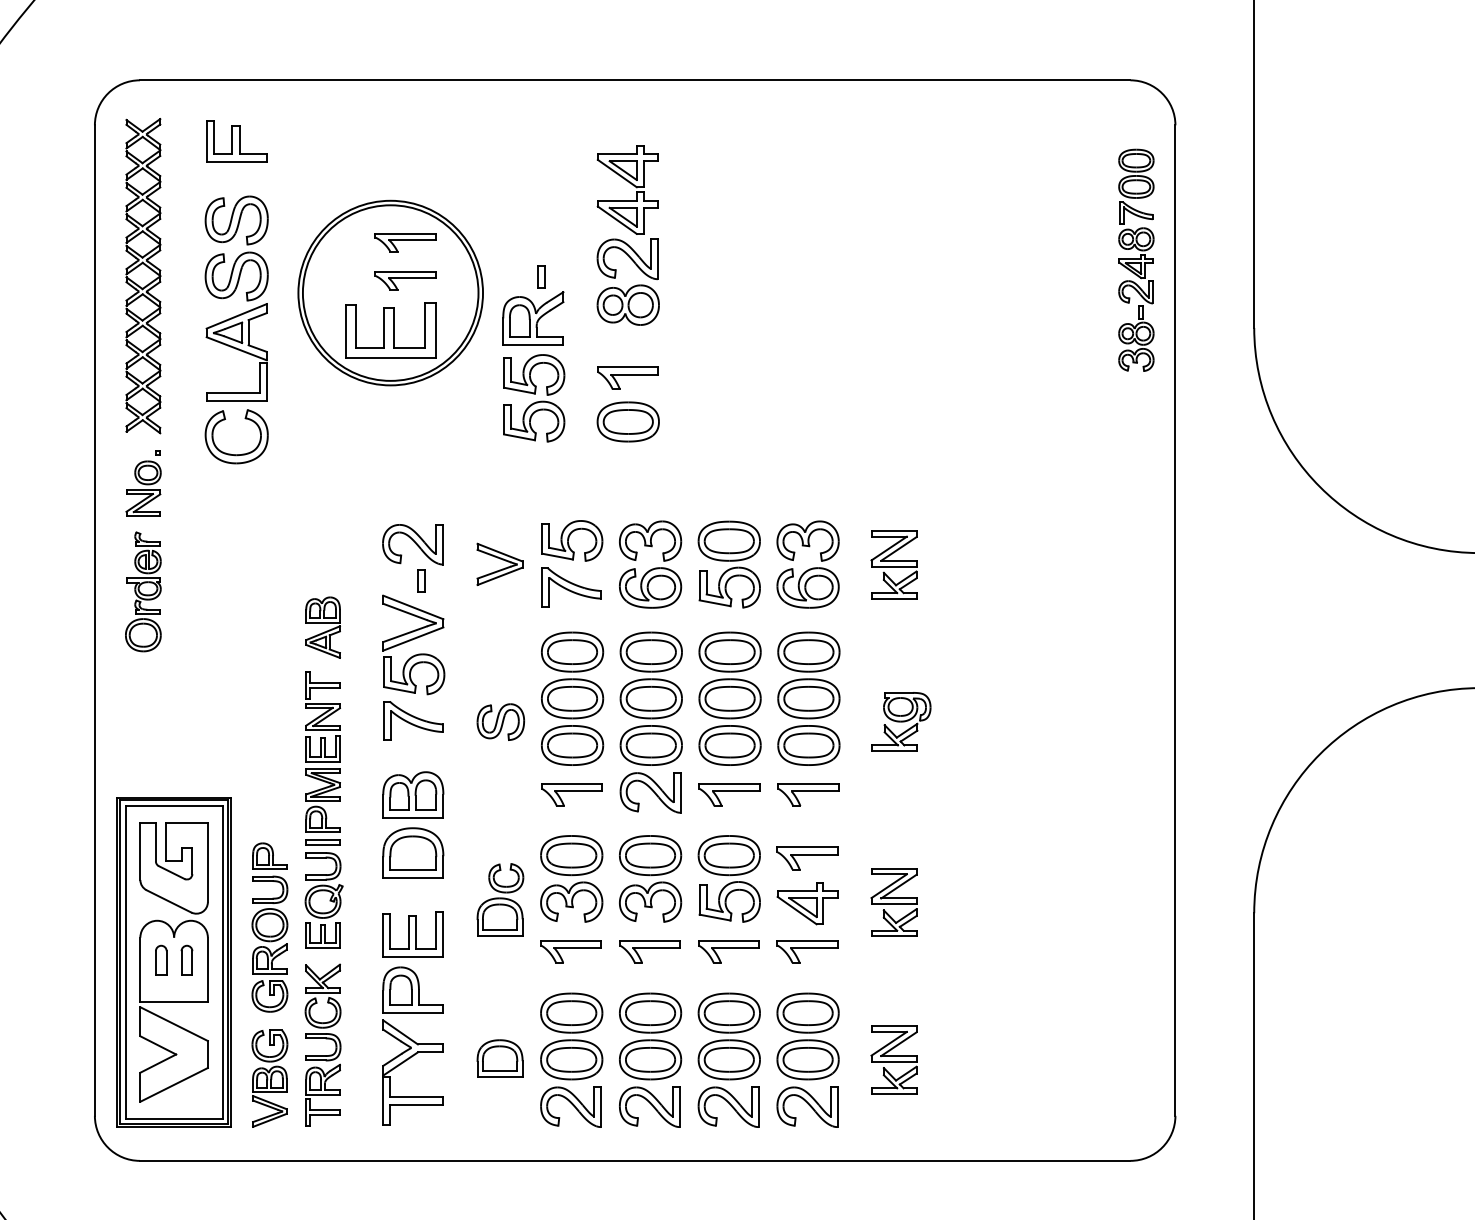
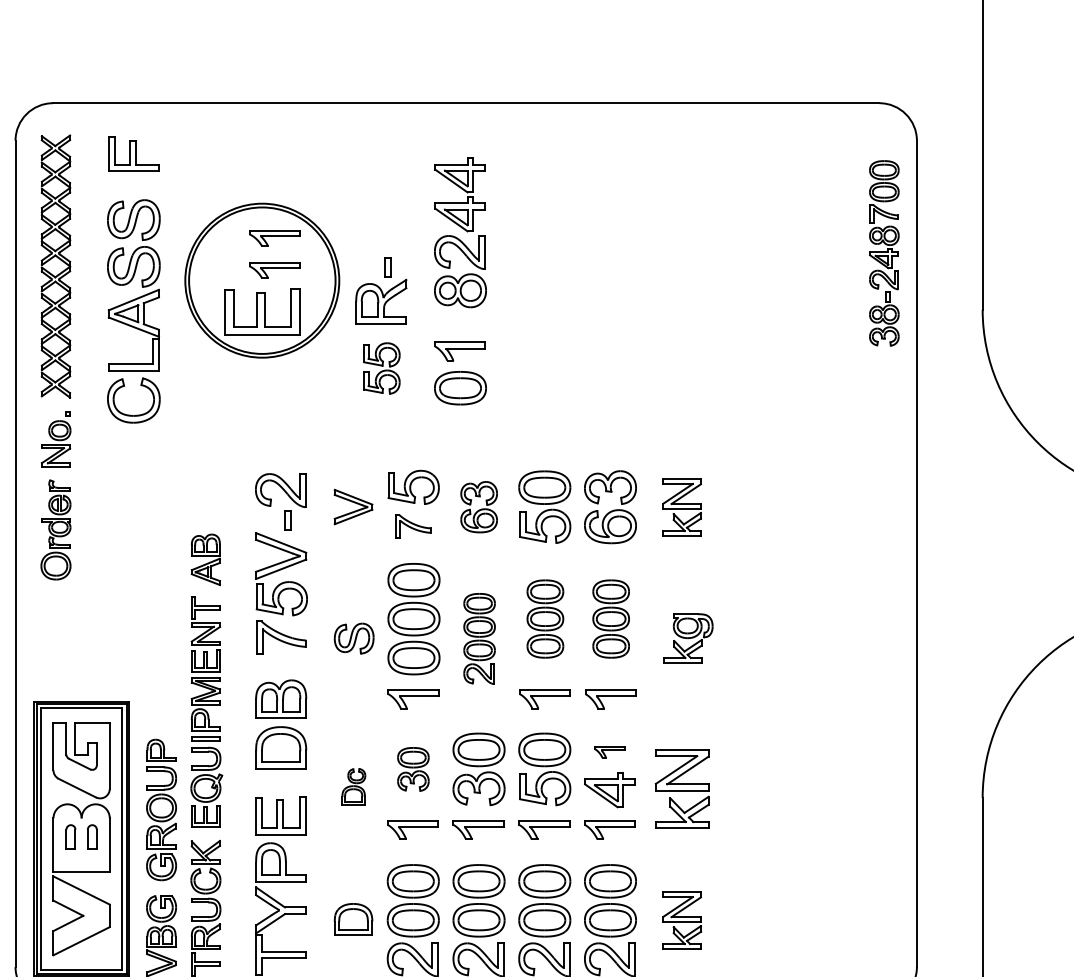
part: (534, 398) -> (382, 368), size x0.7
part: (650, 564) -> (479, 507), size x0.7
part: (571, 587) -> (413, 526), size x0.7
part: (729, 698) -> (544, 618), size x0.7
part: (808, 698) -> (610, 618), size x0.7
part: (650, 722) -> (479, 638), size x0.6
part: (807, 858) -> (610, 752), size x0.6
part: (571, 878) -> (413, 769), size x0.6
part: (500, 899) -> (353, 786), size x0.6
part: (893, 902) -> (681, 789), size x1.4

